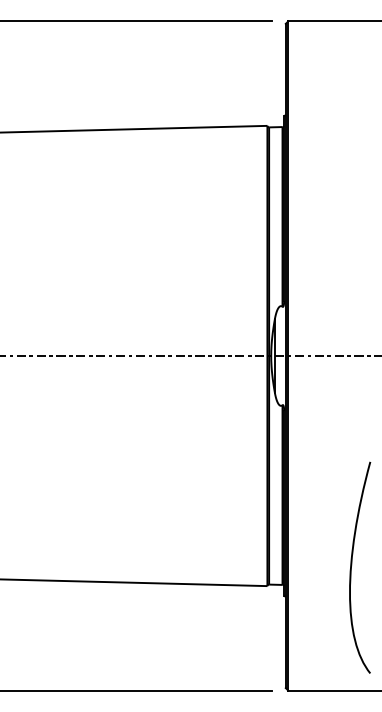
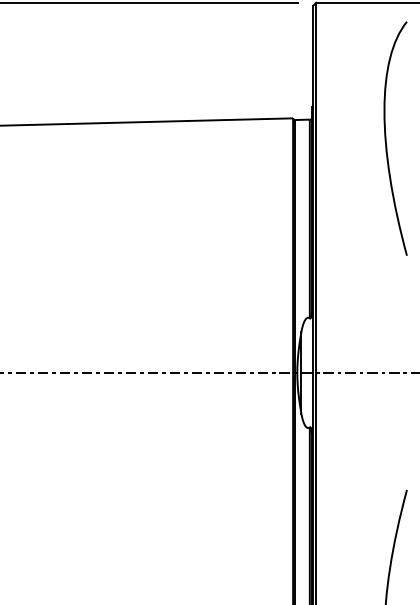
curve: (352, 146) -> (387, 141), added

